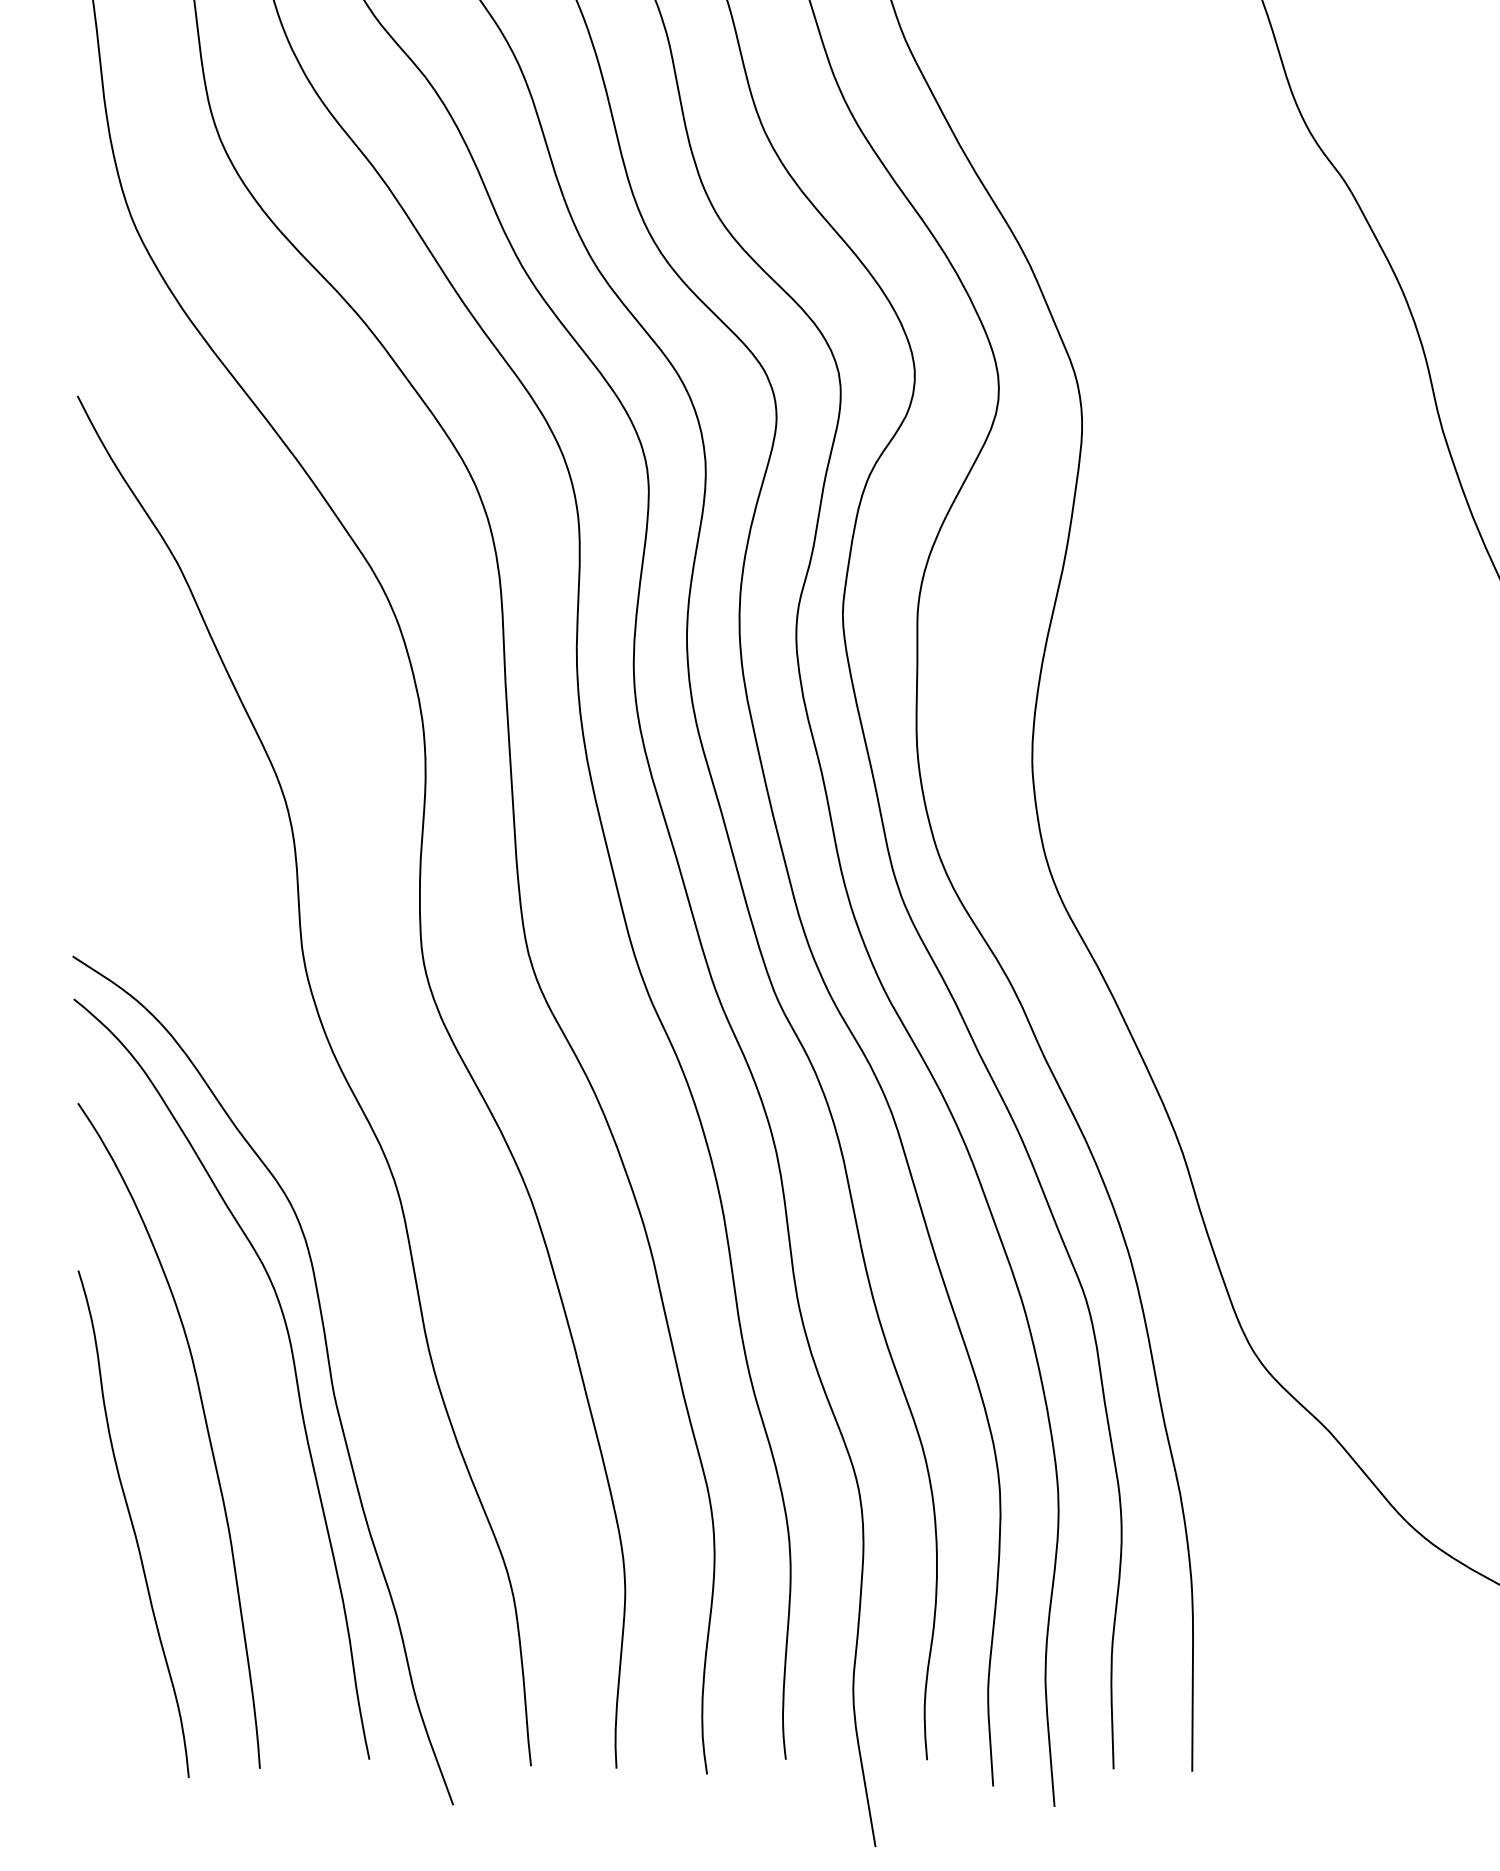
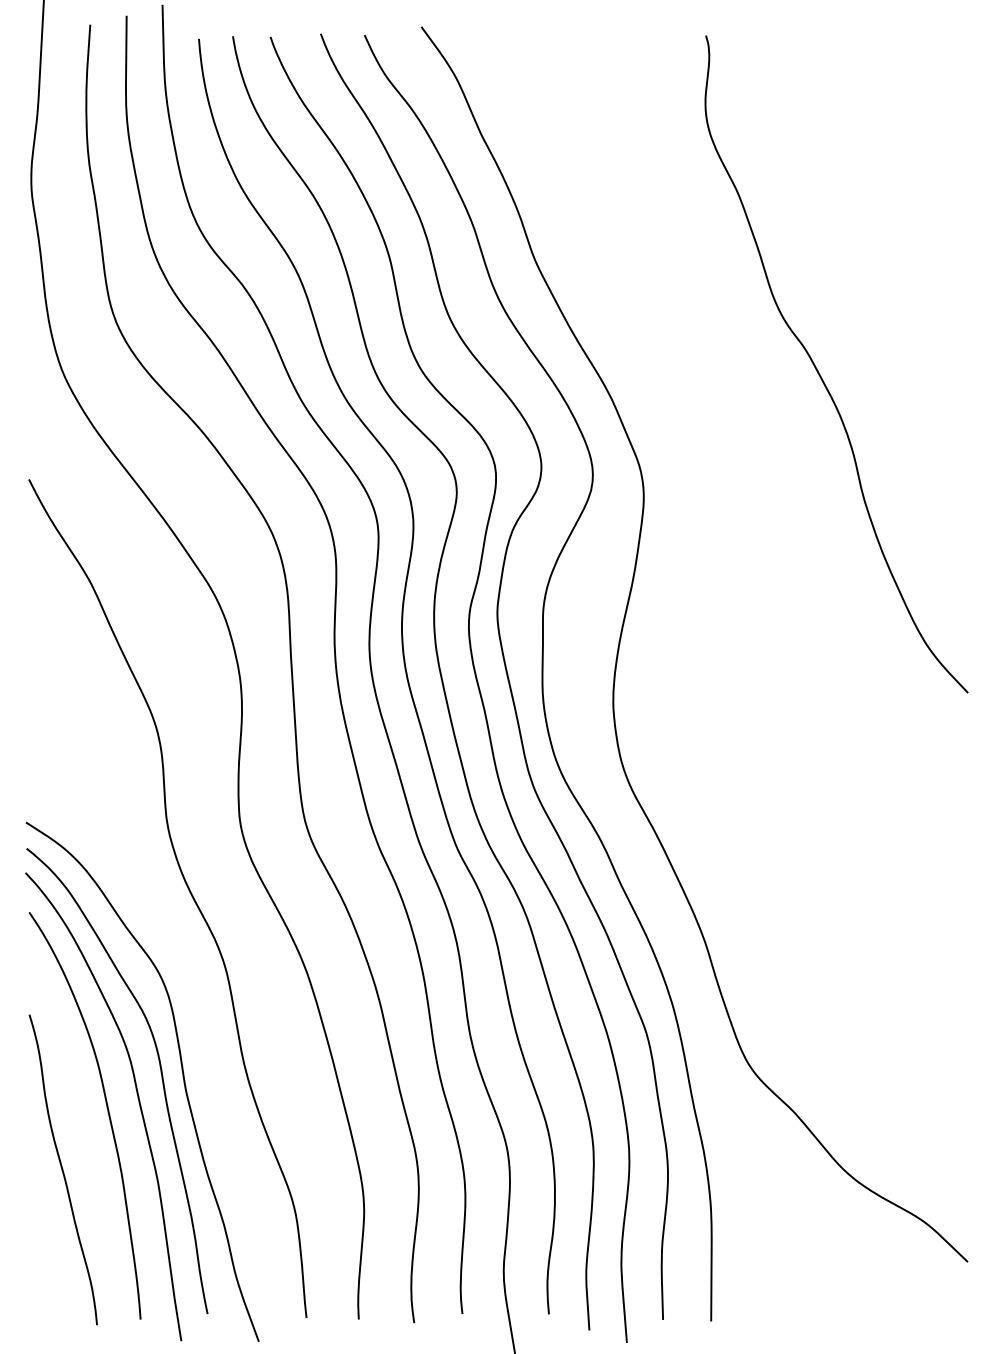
curve: (254, 1407) -> (137, 1098), added

